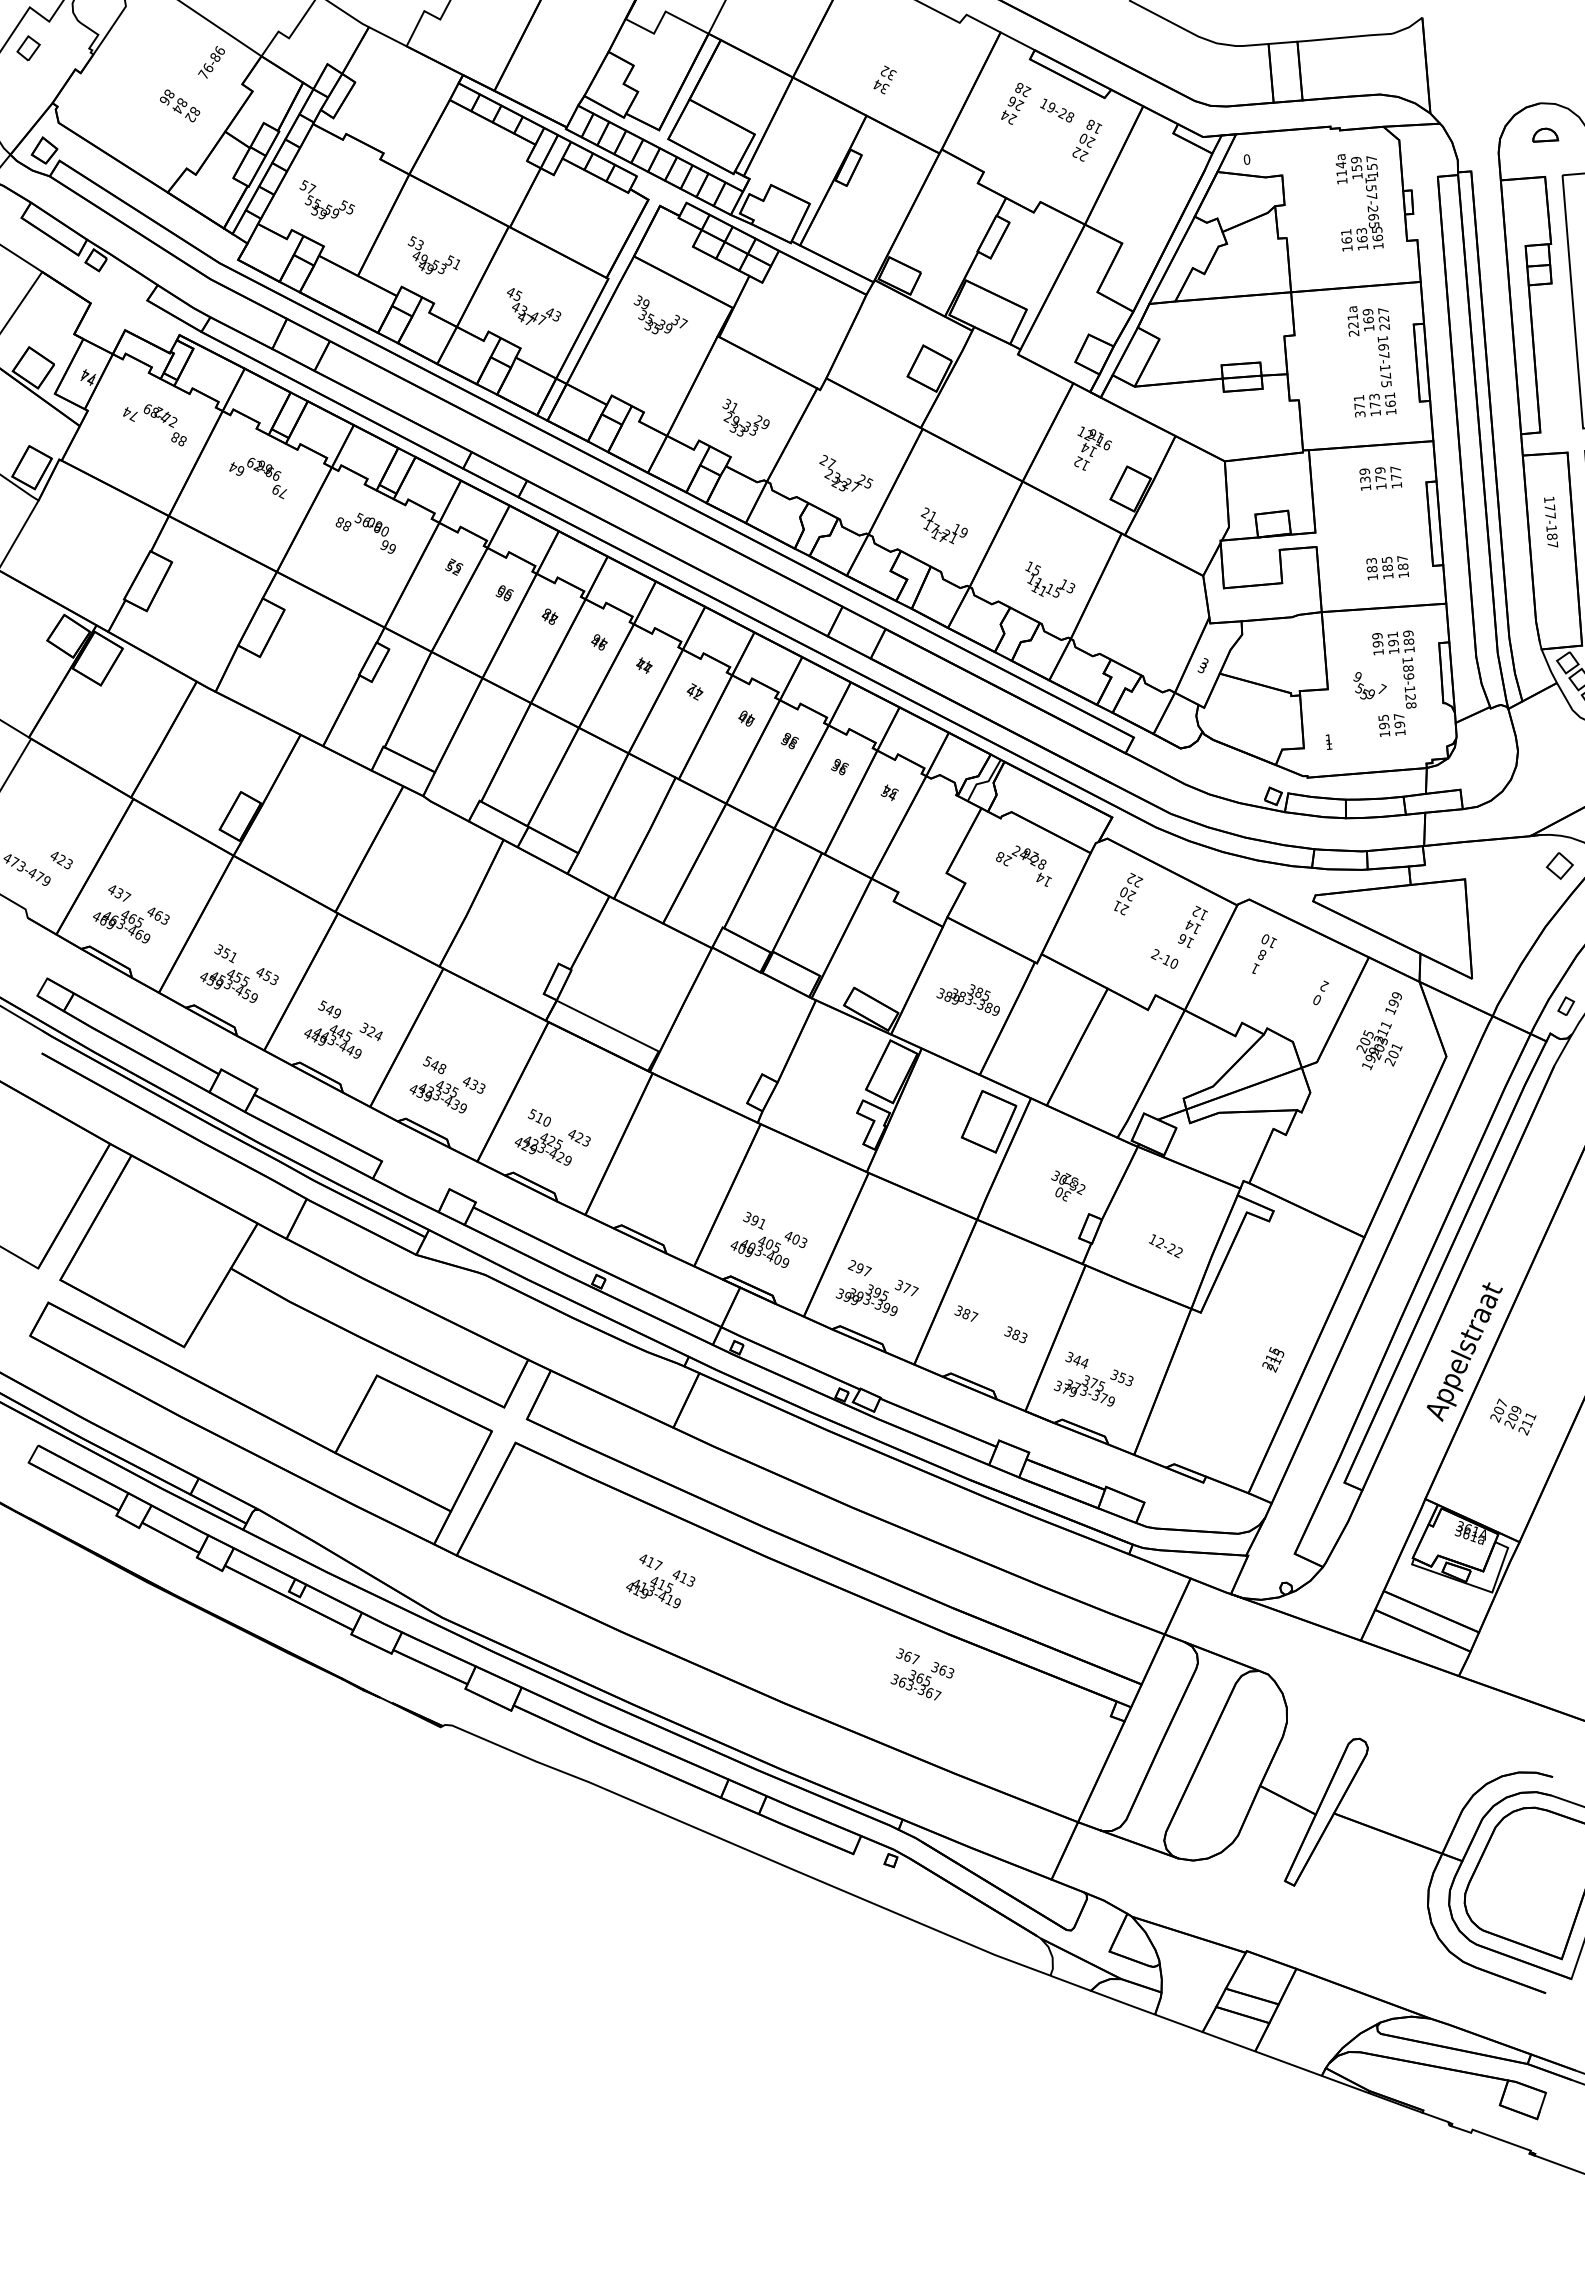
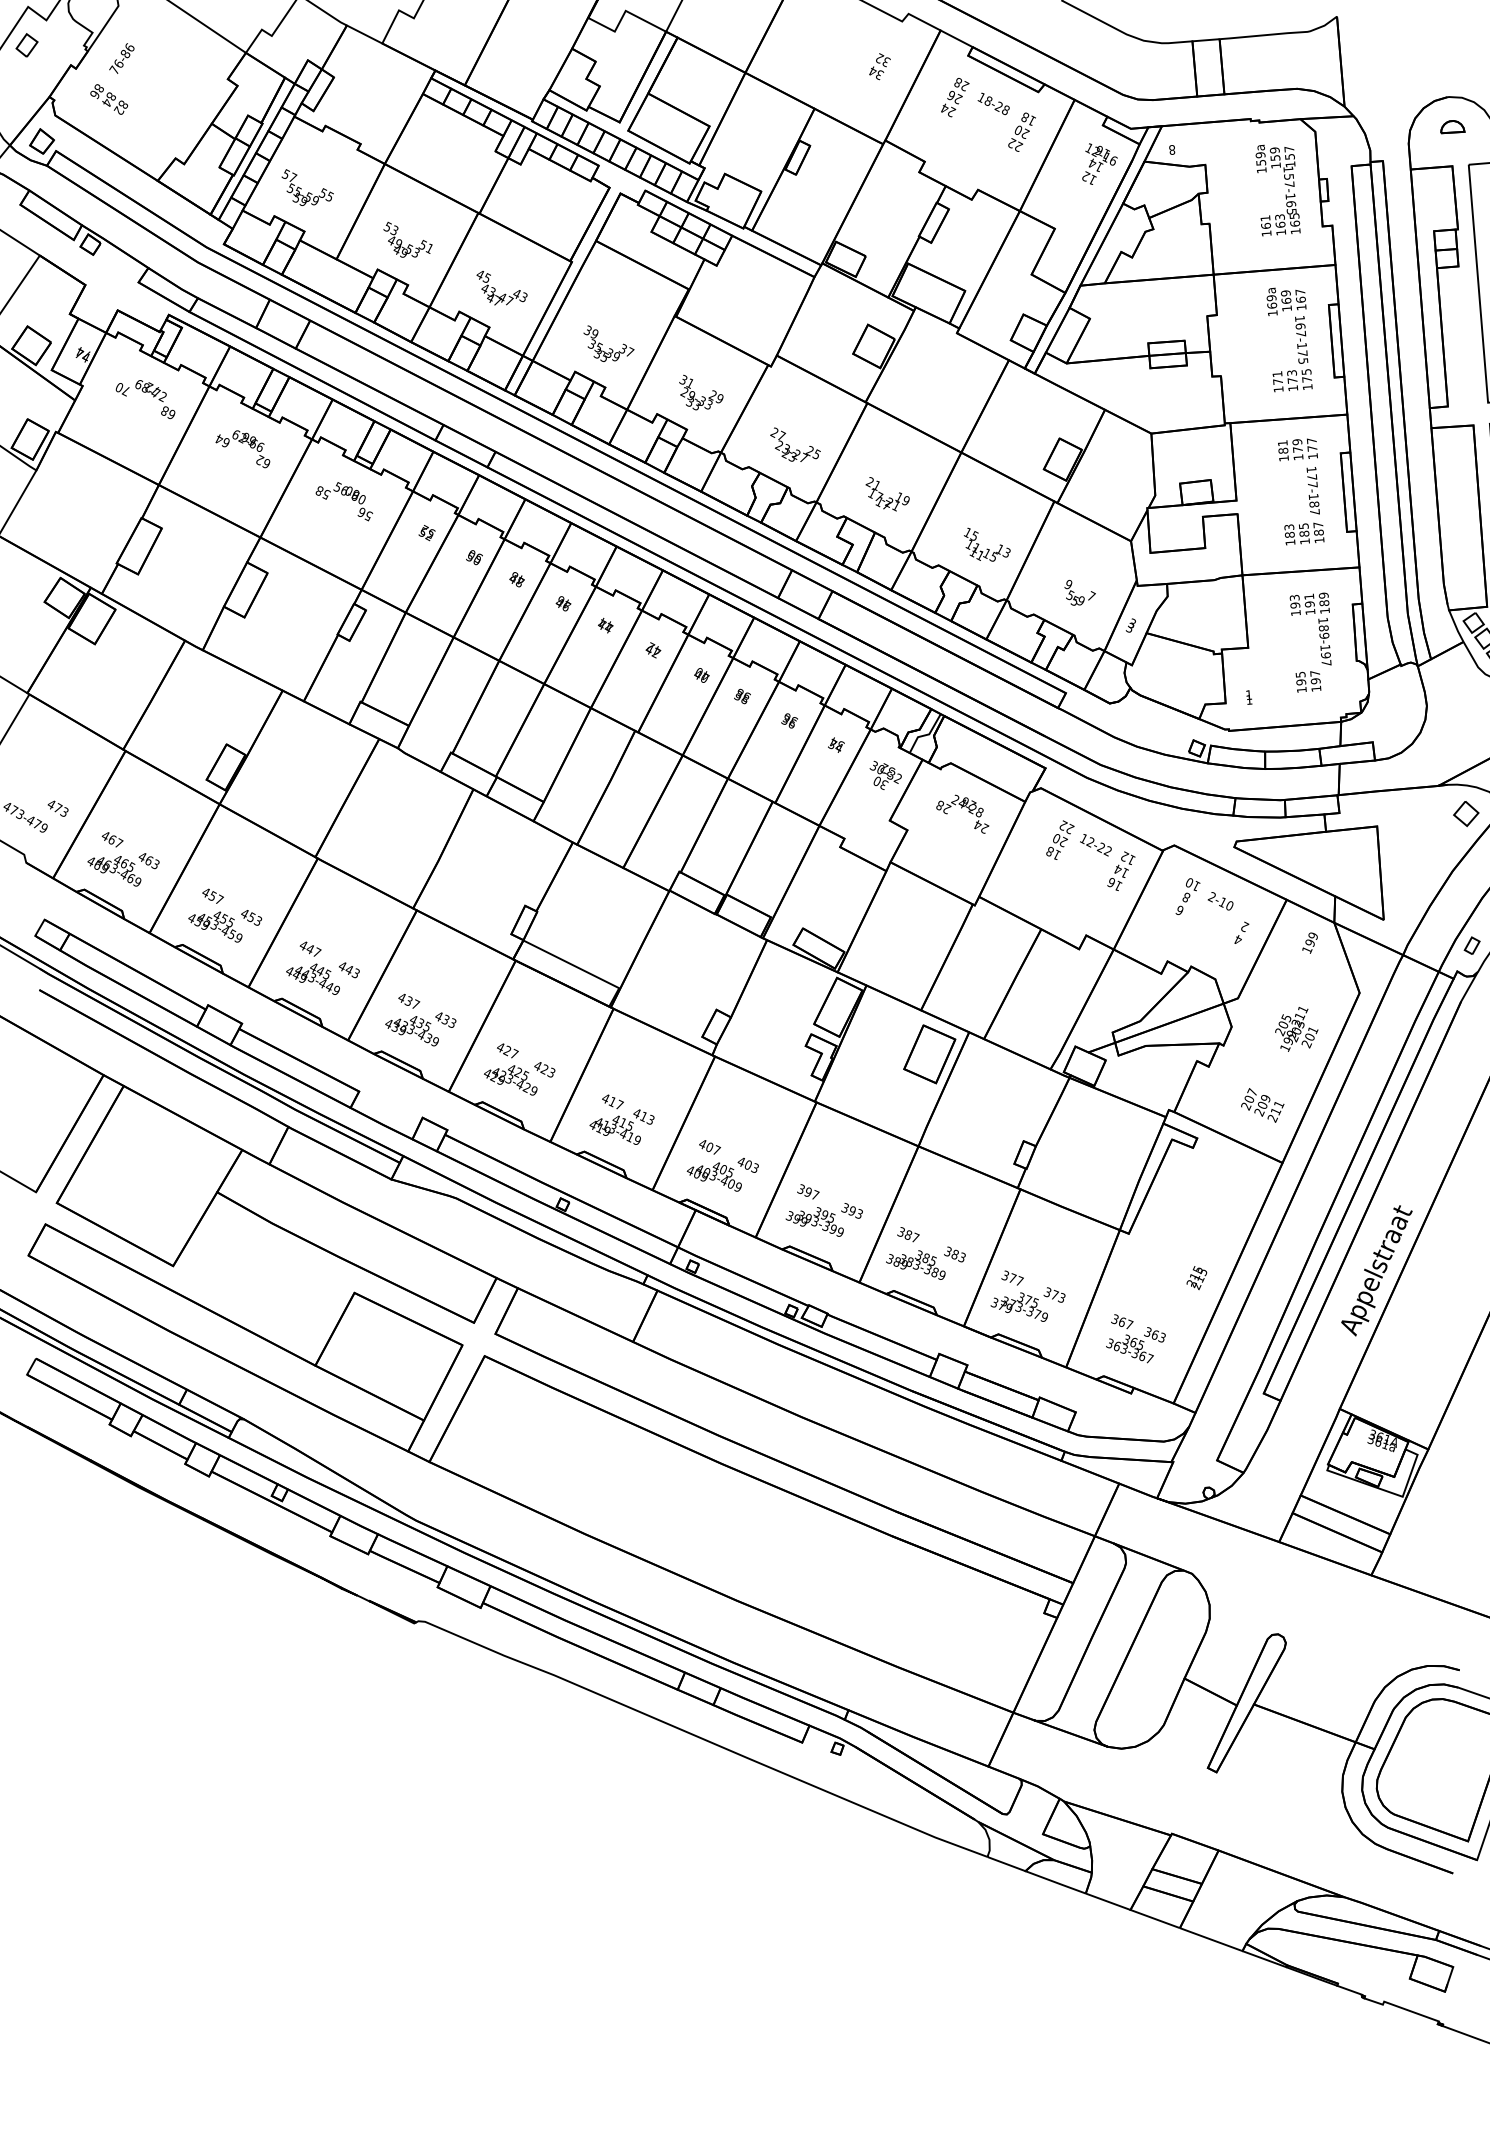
text: (211, 62) -> (121, 58), moved
text: (884, 79) -> (879, 66), moved
text: (180, 105) -> (109, 99), moved
text: (1051, 107) -> (988, 101), 19-28 -> 18-28
text: (1246, 159) -> (1171, 149), 0 -> 8
text: (1340, 168) -> (1260, 158), 114a -> 159a
text: (1372, 208) -> (1290, 195), 157-265 -> 157-165
text: (660, 314) -> (608, 343), moved
text: (1383, 322) -> (1300, 303), 227 -> 167
text: (1353, 325) -> (1272, 305), 221a -> 169a
text: (1389, 399) -> (1306, 375), 161 -> 175
text: (126, 412) -> (119, 387), 74 -> 70
text: (1360, 414) -> (1278, 389), 371 -> 171
text: (182, 441) -> (171, 414), 88 -> 68
text: (1092, 448) -> (1099, 163), moved
text: (1364, 475) -> (1282, 446), 139 -> 181
text: (279, 491) -> (262, 461), 79 -> 62
text: (1551, 521) -> (1313, 490), moved
text: (347, 526) -> (326, 494), 88 -> 58
text: (391, 549) -> (368, 516), 66 -> 56
text: (1377, 636) -> (1294, 598), 199 -> 193
text: (1369, 685) -> (1079, 592), moved
text: (1410, 701) -> (1325, 659), 189-128 -> 189-197
text: (61, 859) -> (57, 807), 423 -> 473
text: (1047, 882) -> (984, 829), 14 -> 24
text: (118, 893) -> (111, 839), 437 -> 467
text: (1121, 907) -> (1054, 852), 21 -> 18
text: (226, 953) -> (213, 896), 351 -> 457
text: (1164, 958) -> (1220, 900), moved
text: (1254, 968) -> (1179, 910), 1 -> 6
text: (967, 999) -> (915, 1264), moved
text: (1317, 999) -> (1238, 939), 0 -> 4
text: (330, 1009) -> (310, 948), 549 -> 447
text: (370, 1031) -> (348, 969), 324 -> 443
text: (1379, 1046) -> (1296, 1029), moved
text: (434, 1065) -> (408, 1001), 548 -> 437
text: (539, 1117) -> (507, 1050), 510 -> 427
text: (1068, 1185) -> (885, 774), moved
text: (754, 1220) -> (709, 1147), 391 -> 407
text: (1165, 1246) -> (1095, 845), moved
text: (851, 1265) -> (800, 1189), 297 -> 397
text: (910, 1289) -> (855, 1211), 377 -> 393
text: (1081, 1361) -> (1016, 1279), 344 -> 377
text: (1121, 1377) -> (1054, 1294), 353 -> 373
text: (1513, 1416) -> (1262, 1104), moved
text: (660, 1581) -> (621, 1119), moved
text: (922, 1674) -> (1135, 1338), moved

